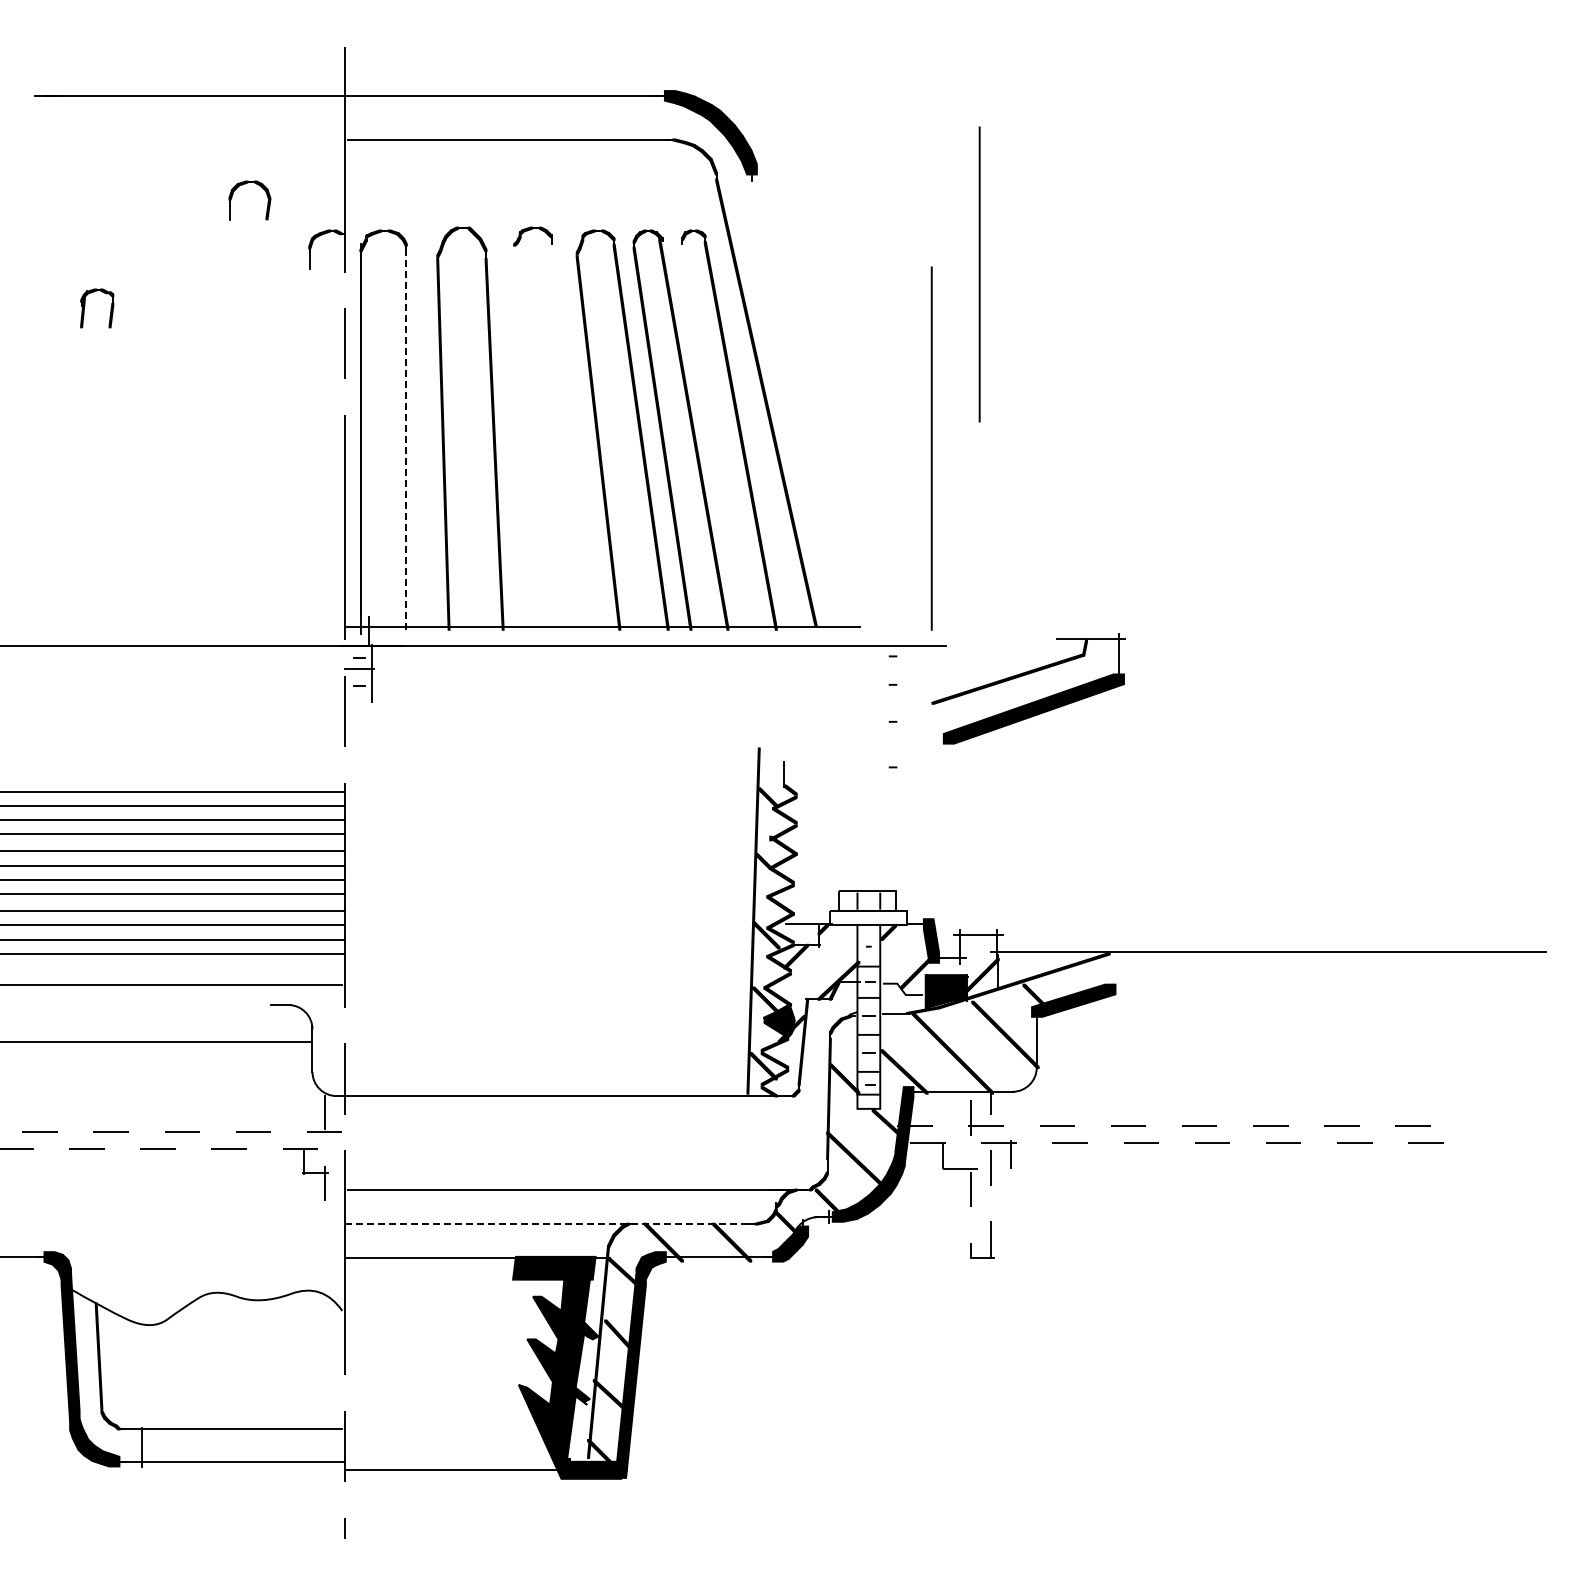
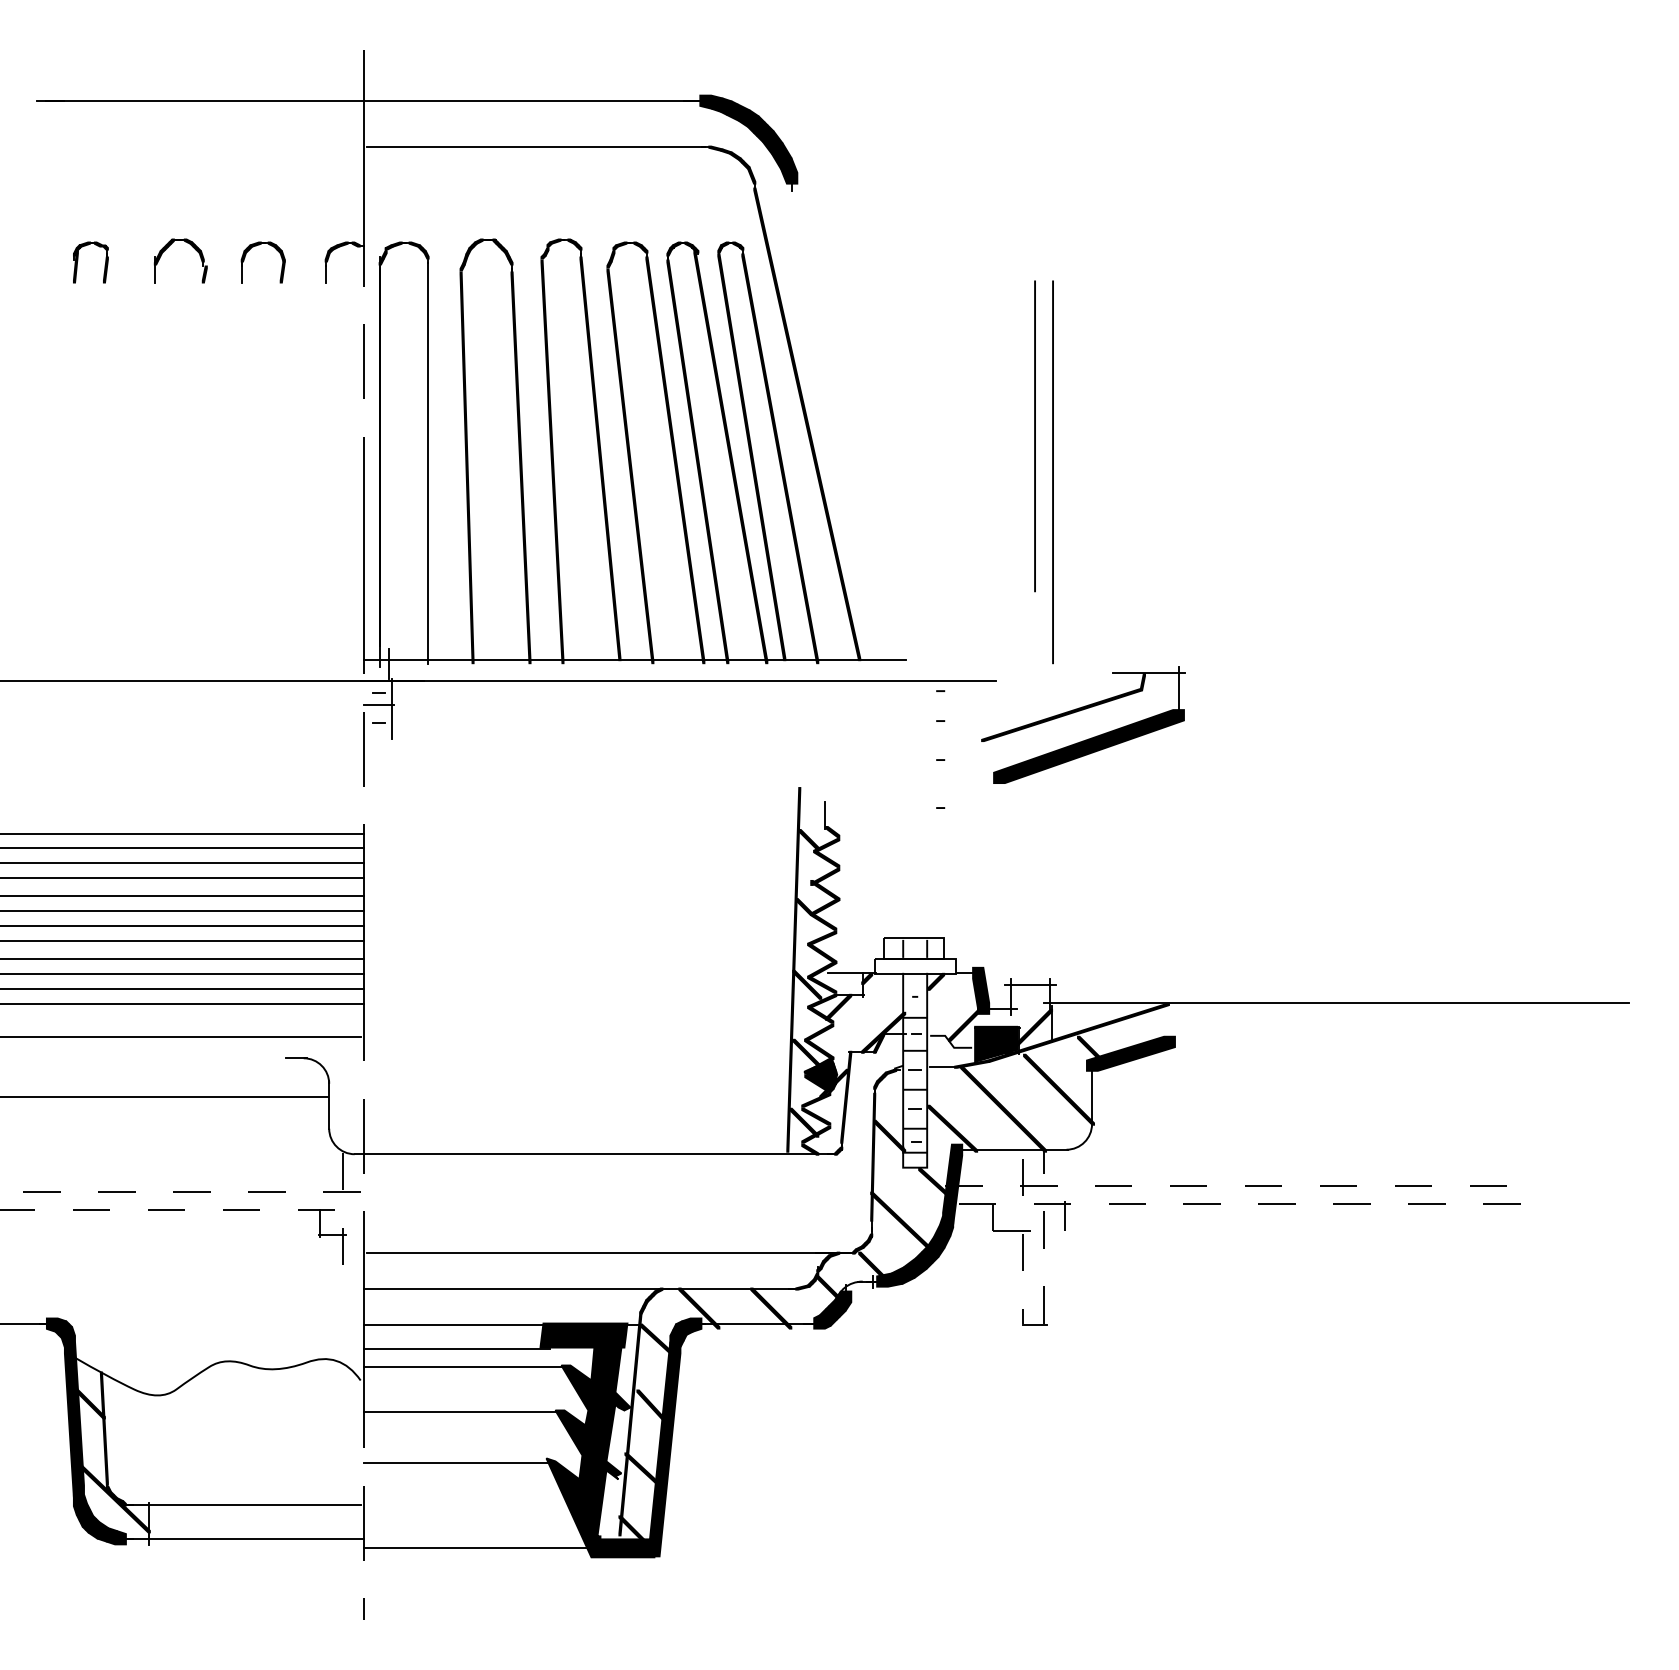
part: (245, 184) -> (258, 245), moved
part: (160, 235) -> (169, 247), added
line: (979, 274) -> (1034, 436), moved
part: (85, 306) -> (78, 260), moved
fill: (713, 433) -> (751, 456), added
fill: (569, 435) -> (599, 458), added
fill: (524, 438) -> (552, 461), added
line: (406, 440) -> (428, 463), dashed -> solid
line: (931, 448) -> (1052, 472), moved
line: (552, 1224) -> (581, 1289), dashed -> solid
line: (433, 1281) -> (456, 1349), added
line: (441, 1298) -> (465, 1367), added
fill: (84, 1331) -> (89, 1402), added
line: (439, 1340) -> (462, 1411), added
line: (436, 1389) -> (459, 1463), added
fill: (107, 1421) -> (113, 1496), added

